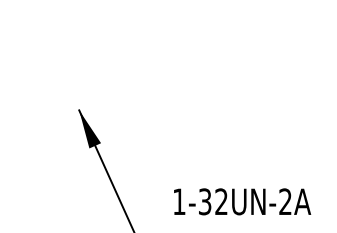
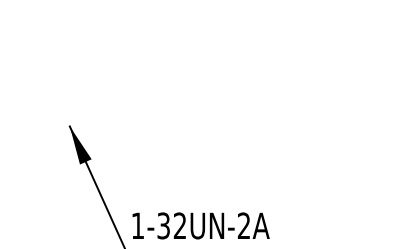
text: (241, 201) -> (200, 225), moved

